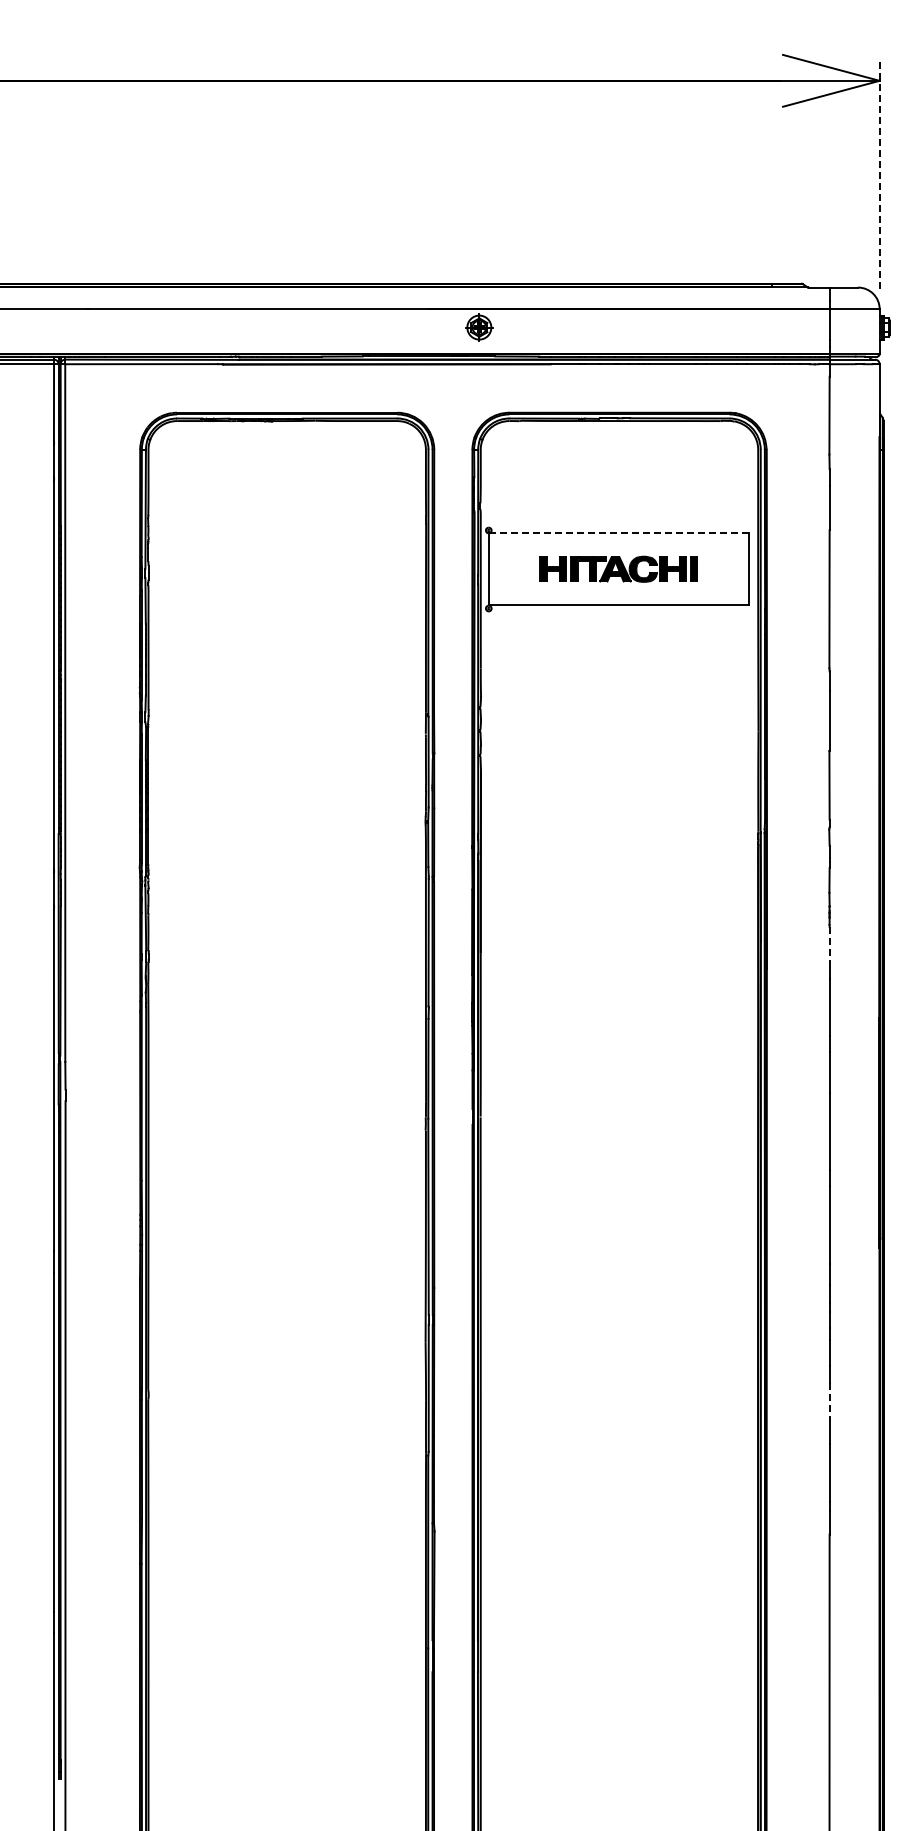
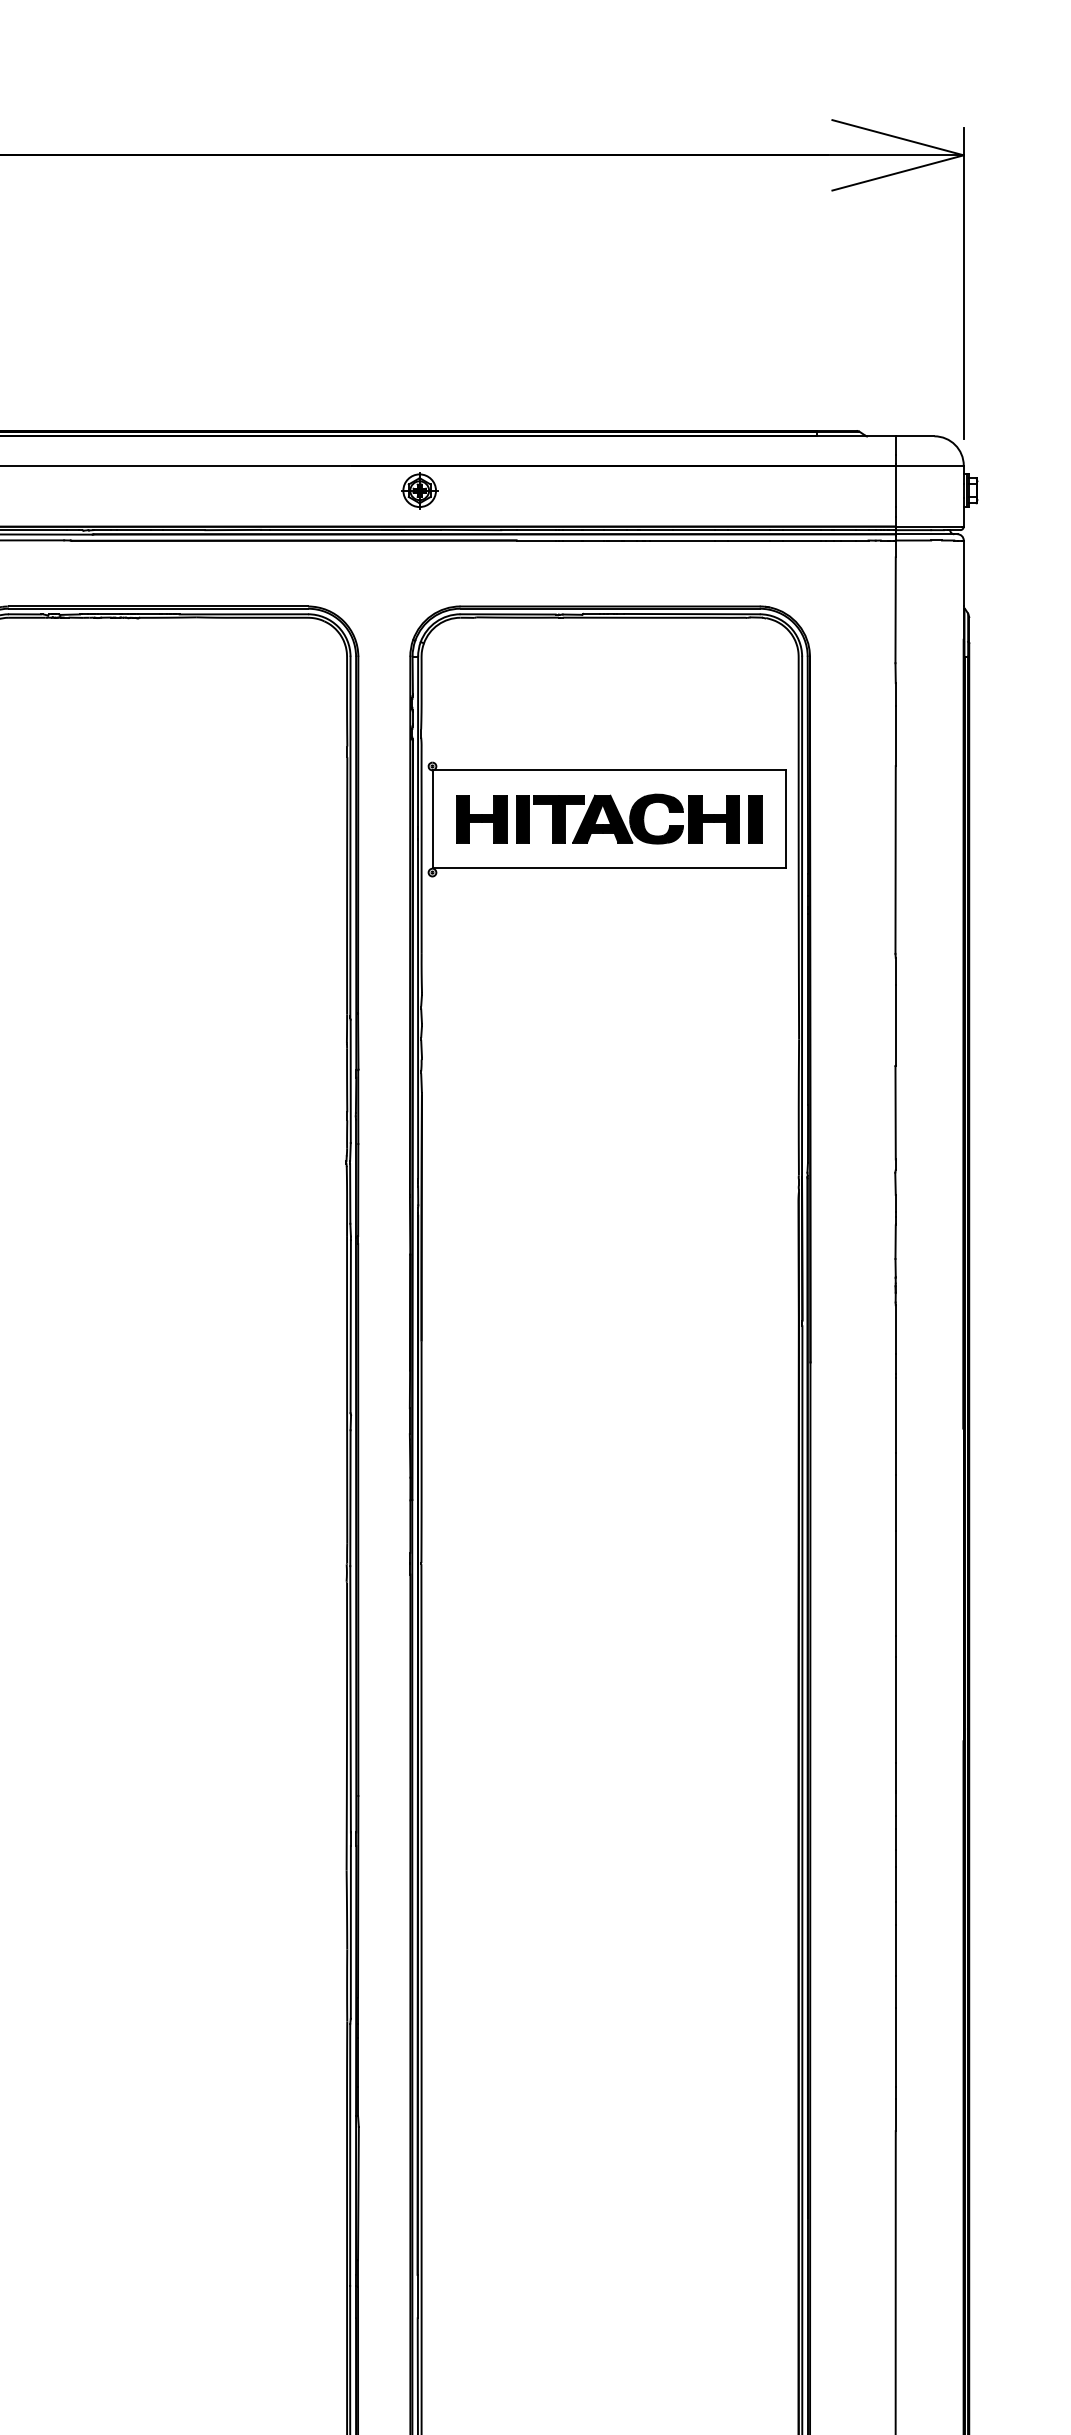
line: (879, 174) -> (963, 282), dashed -> solid
line: (619, 533) -> (610, 770), dashed -> solid
part: (618, 569) -> (608, 819), size x1.43
line: (829, 945) -> (895, 1330), dashed -> solid
line: (829, 1401) -> (895, 1950), dashed -> solid

